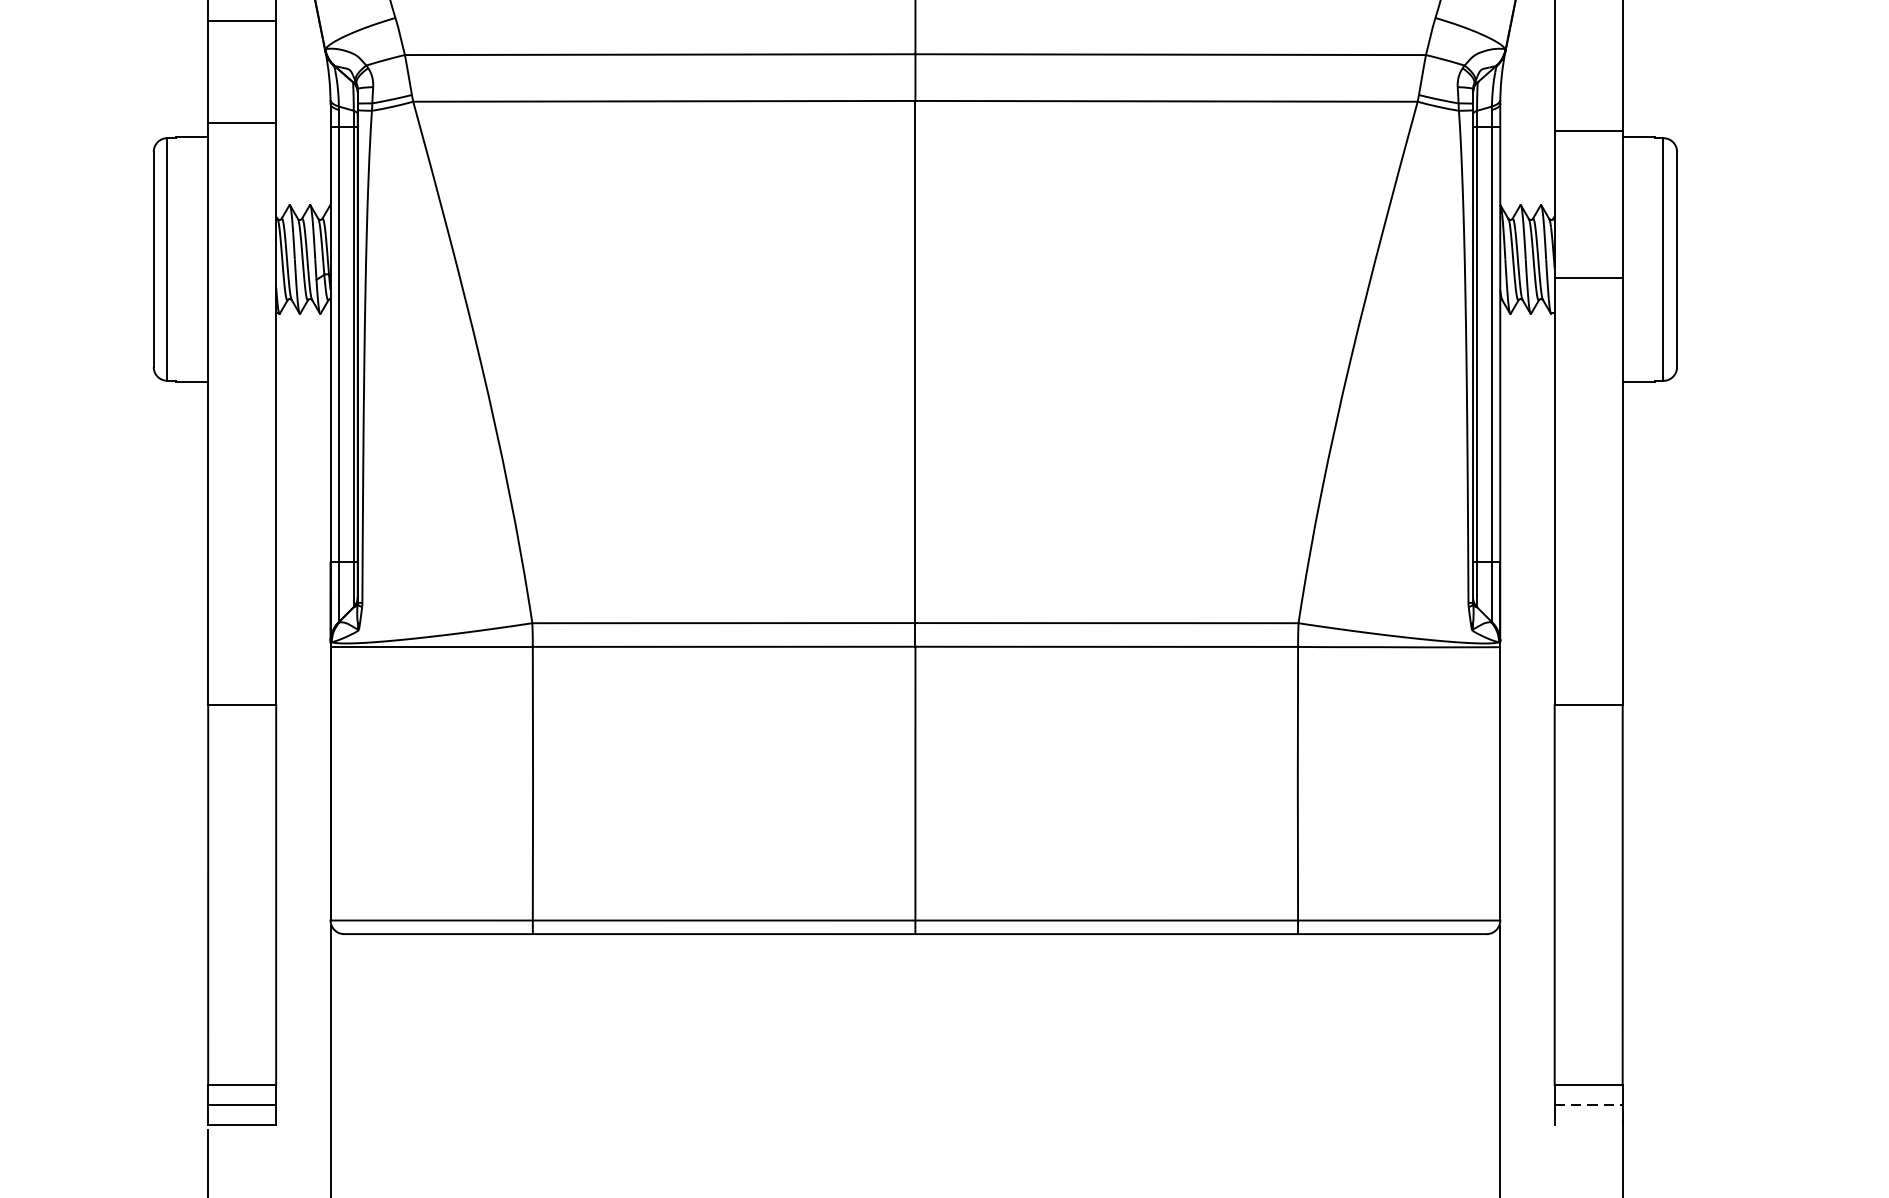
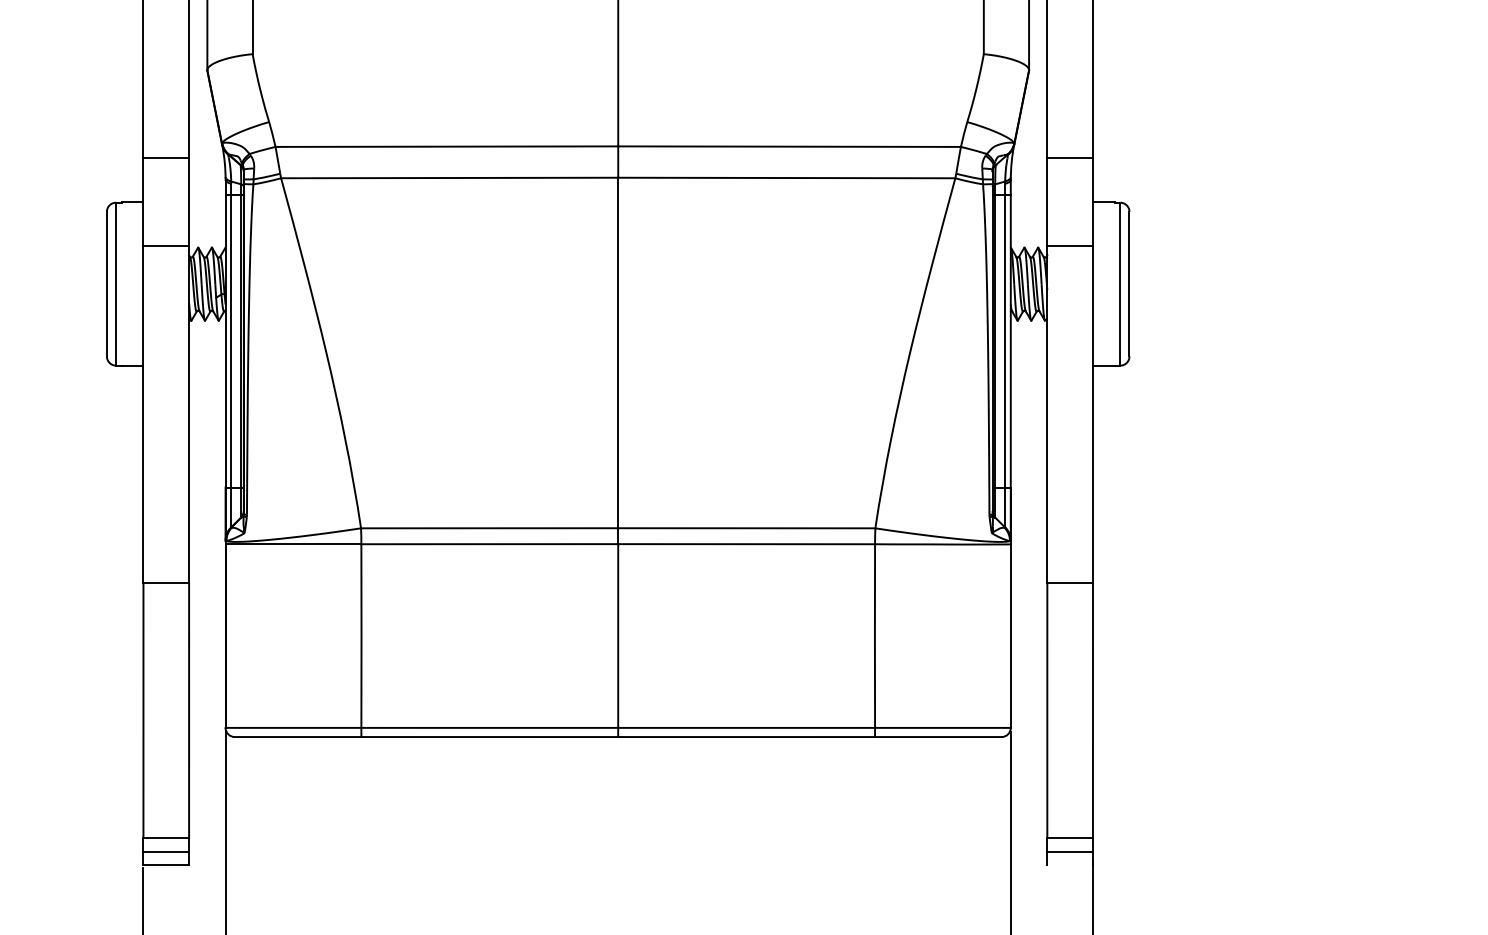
line: (242, 21) -> (166, 158), moved
line: (242, 122) -> (166, 245), moved
line: (1587, 131) -> (1069, 158), moved
line: (1587, 277) -> (1069, 245), moved
line: (1589, 1104) -> (1070, 851), dashed -> solid

